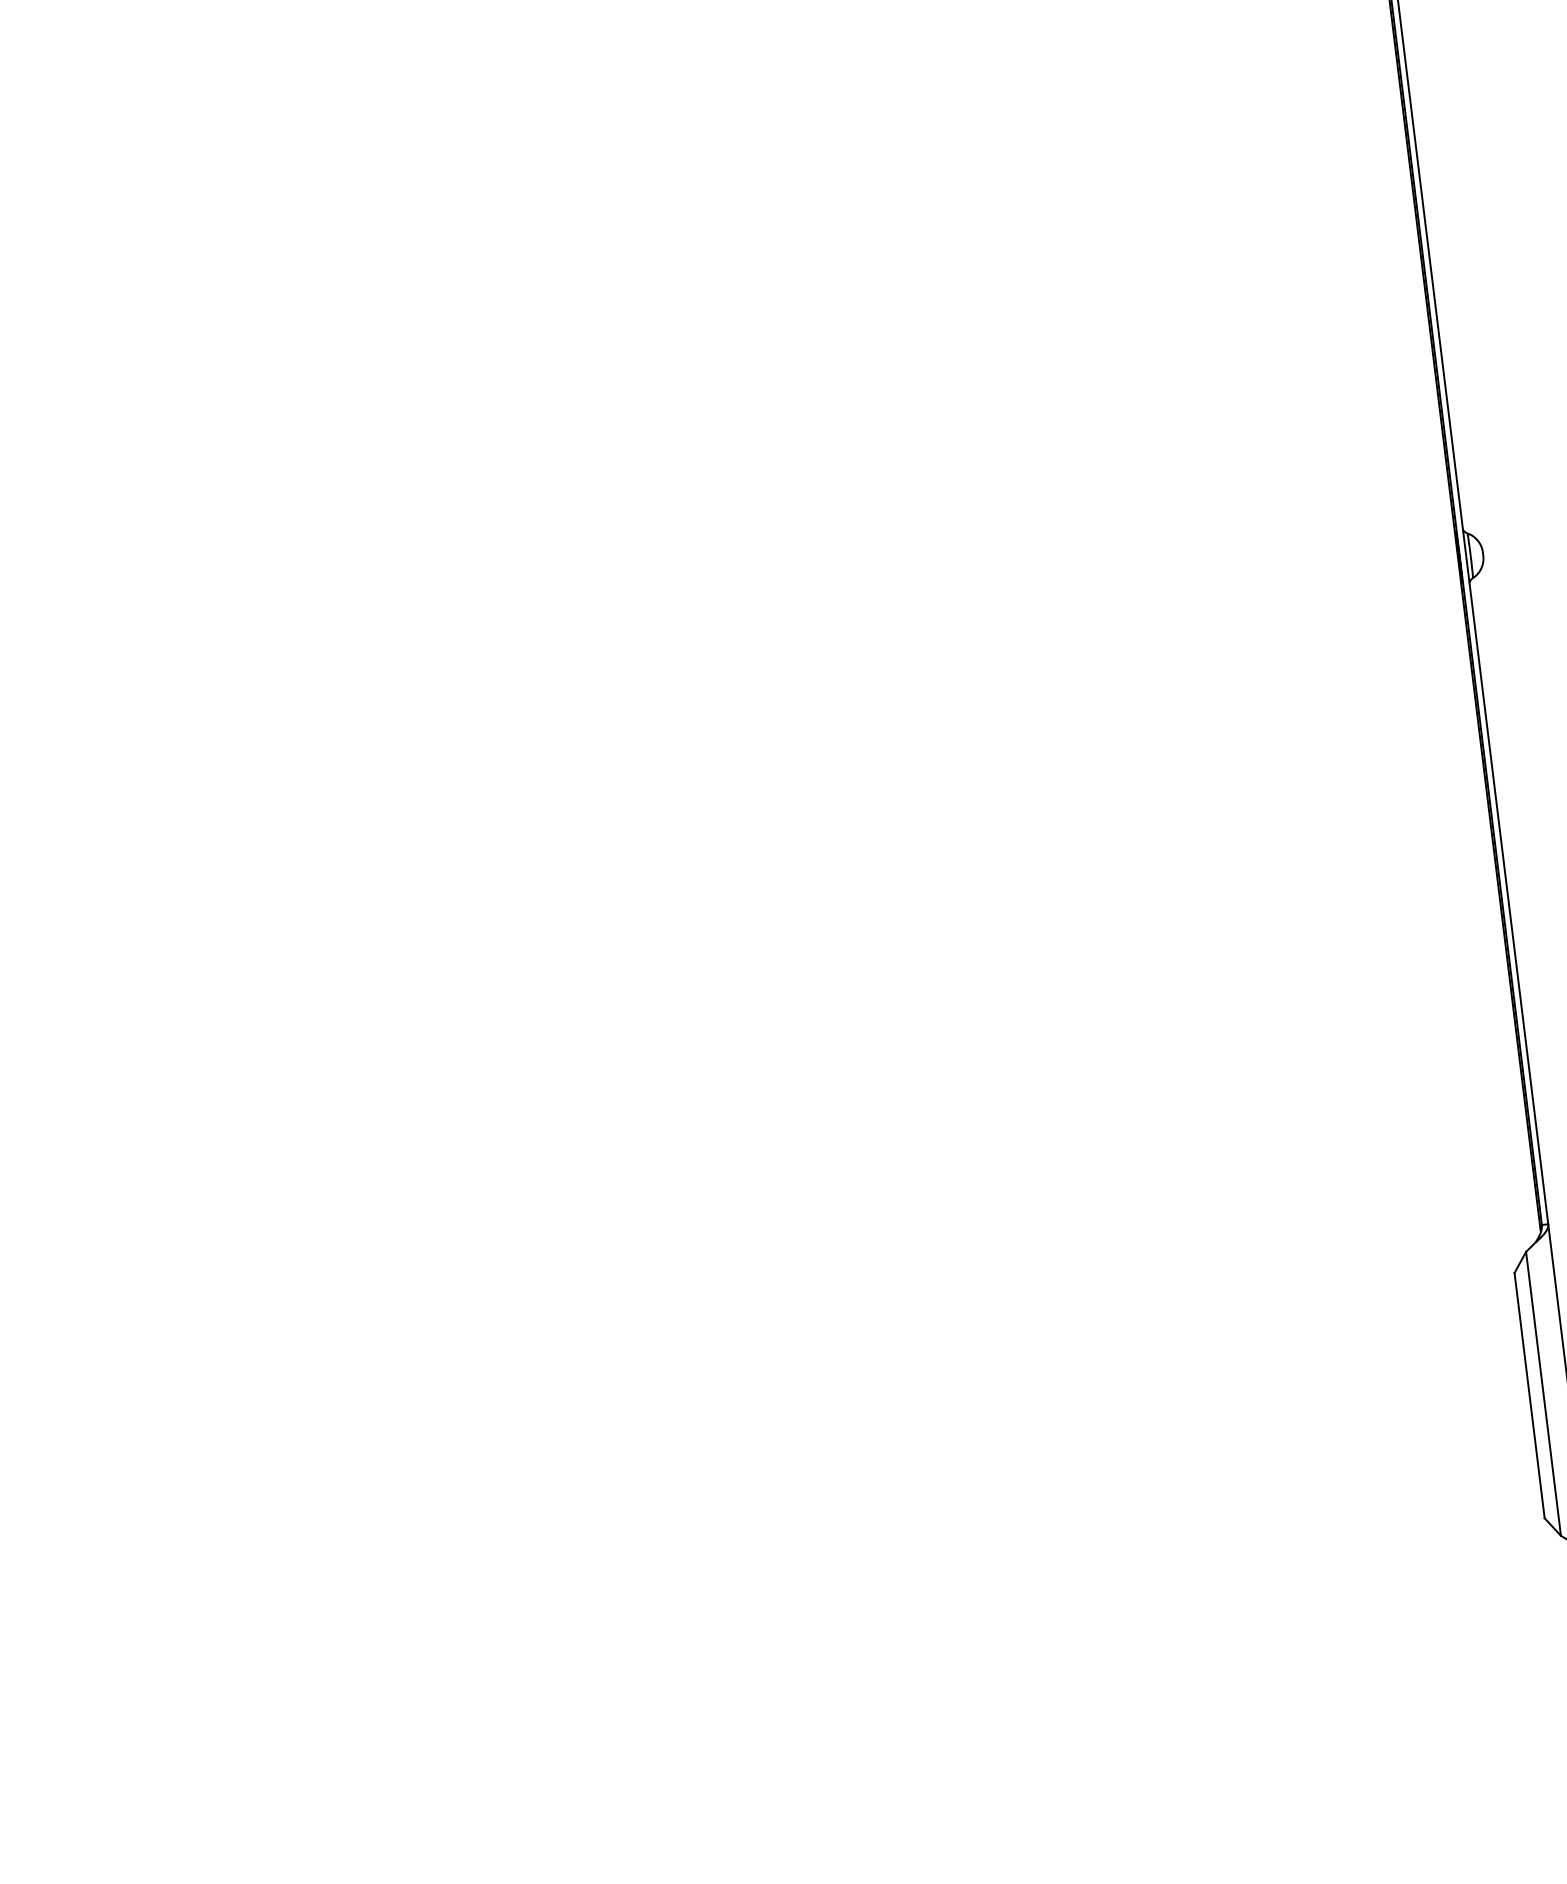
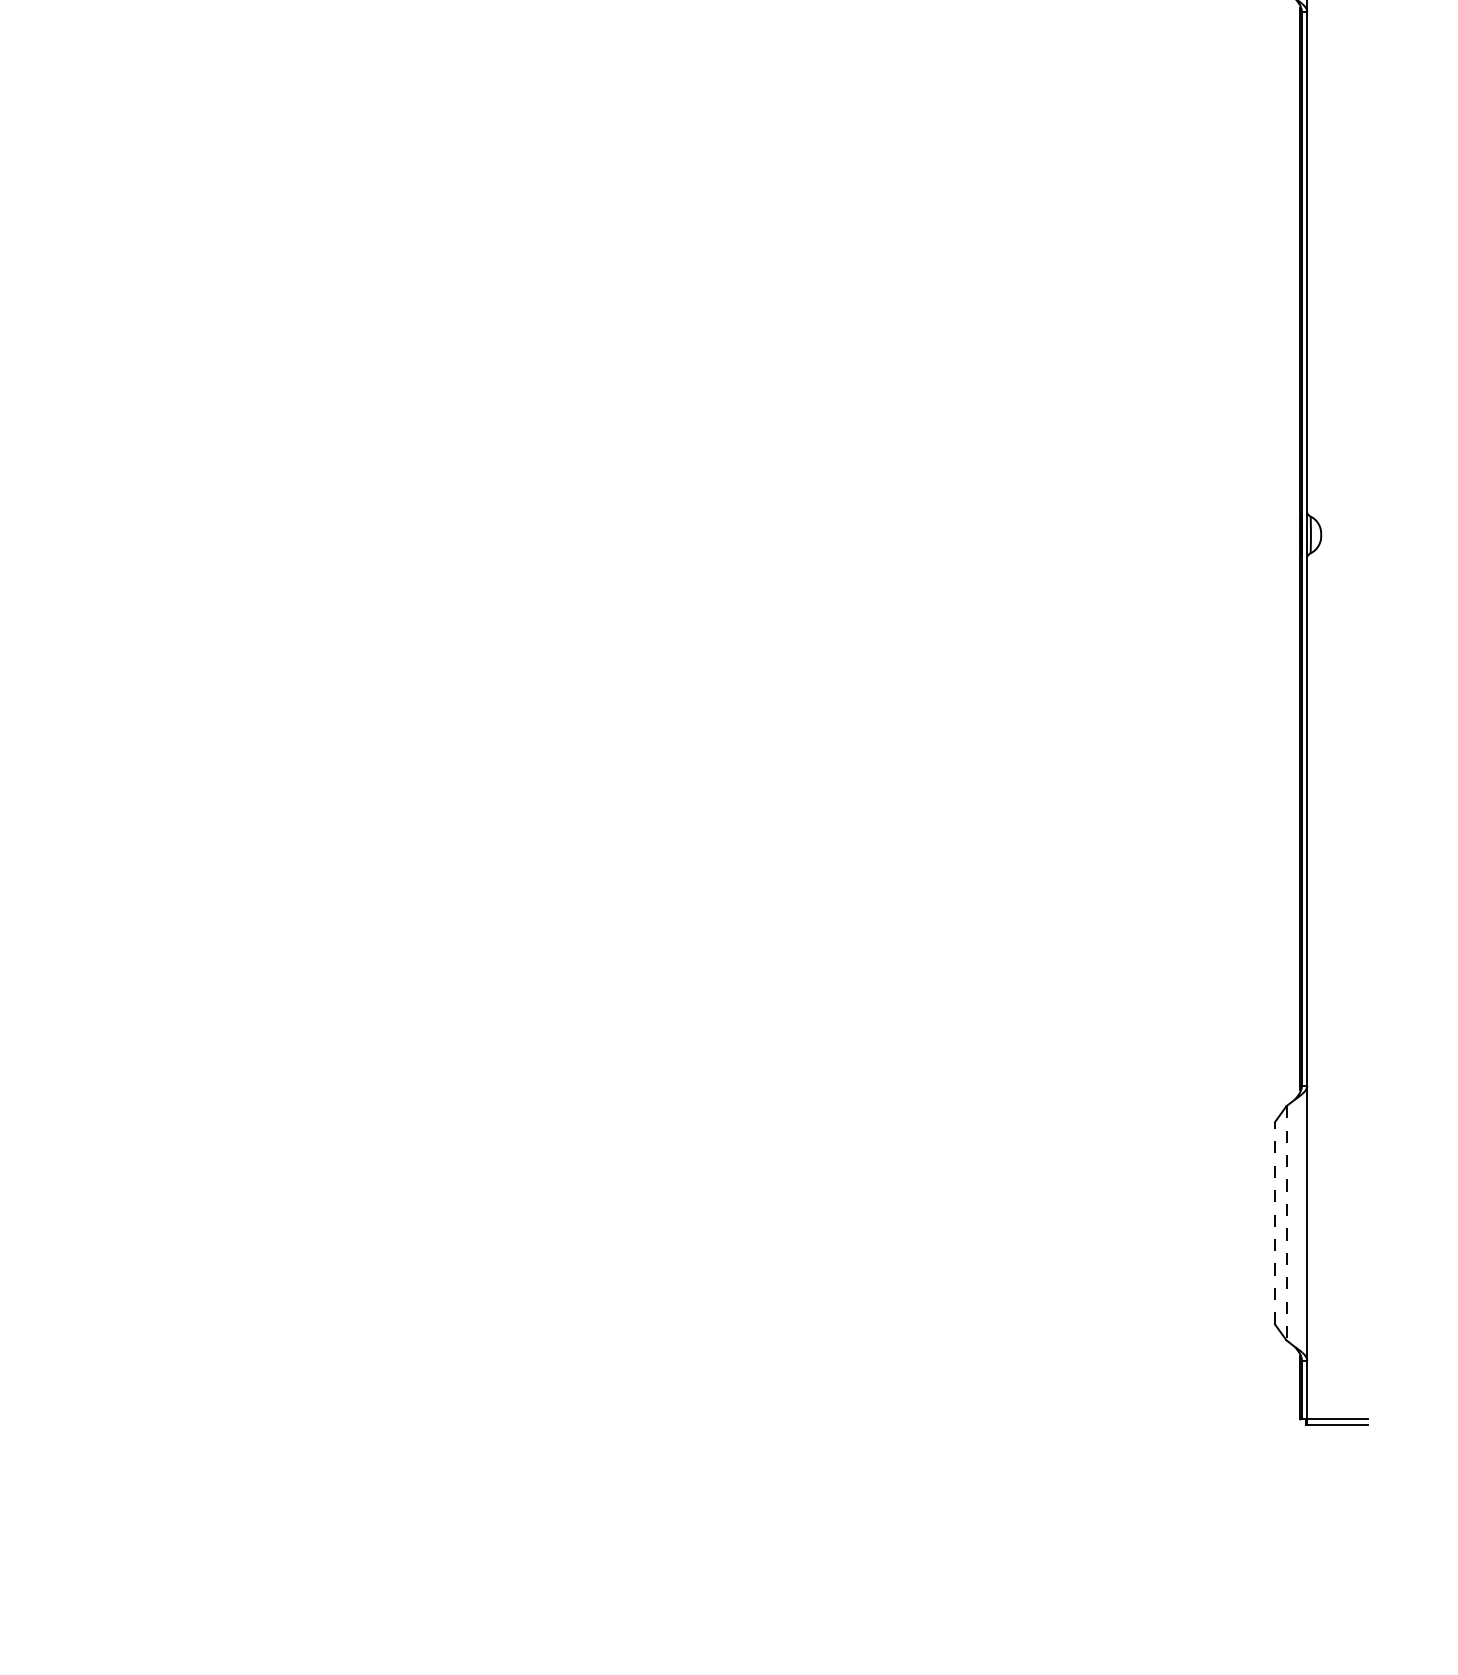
line: (1530, 1394) -> (1275, 1222), solid -> dashed
line: (1543, 1394) -> (1286, 1223), solid -> dashed

